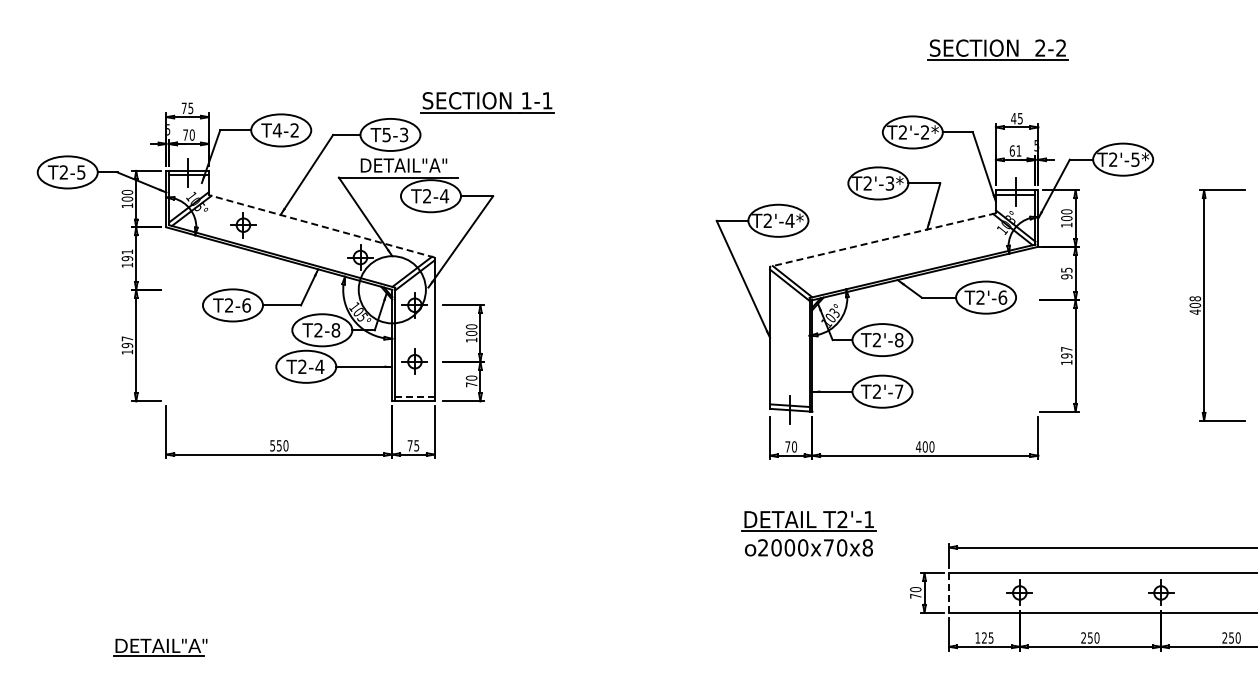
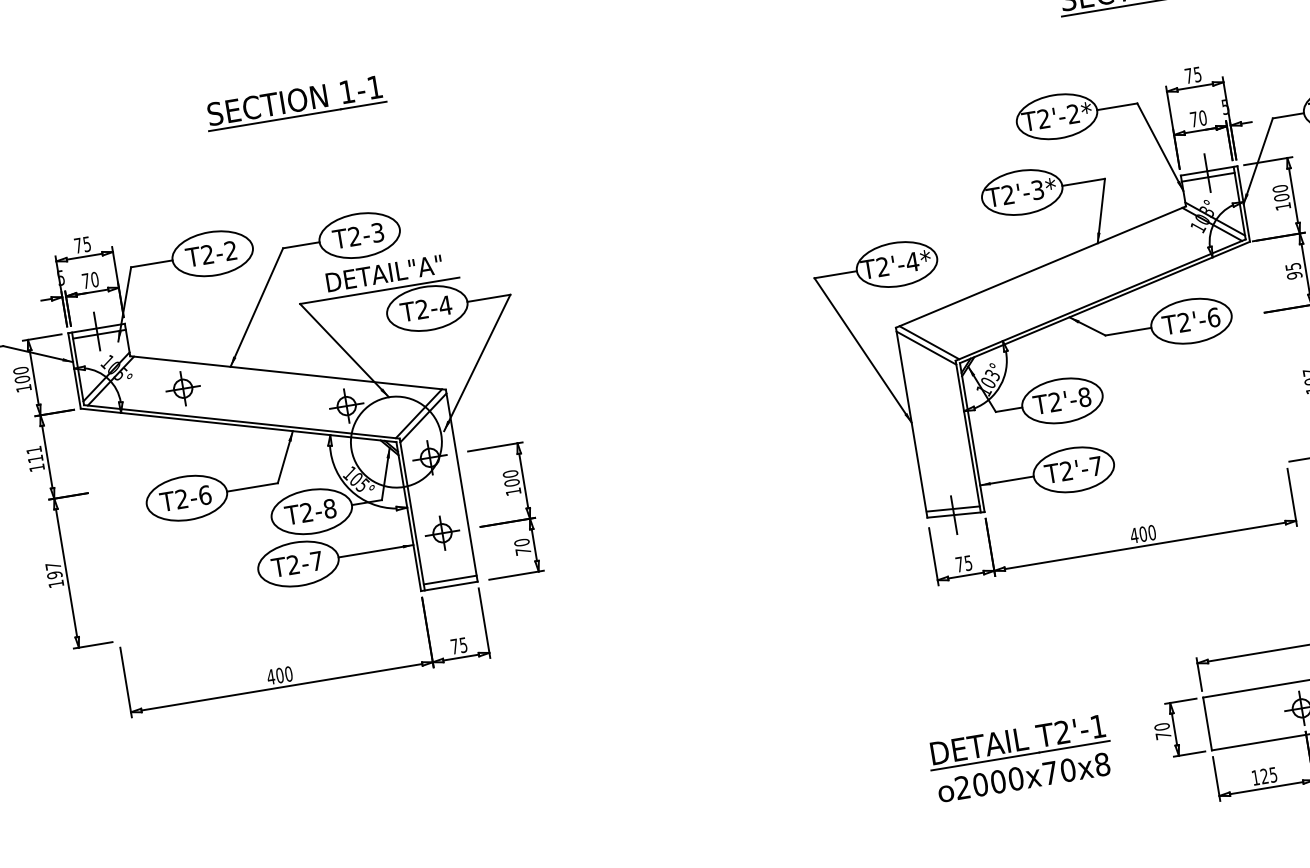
part: (487, 102) -> (295, 102), moved
text: (1013, 118) -> (1188, 75), 45 -> 75
text: (276, 130) -> (206, 254), T4-2 -> T2-2
text: (386, 134) -> (354, 235), T5-3 -> T2-3
text: (1015, 150) -> (1198, 118), 61 -> 70
line: (321, 226) -> (287, 373), dashed -> solid
line: (882, 240) -> (1040, 267), dashed -> solid
text: (127, 258) -> (35, 458), 191 -> 111
text: (319, 366) -> (316, 560), T2-4 -> T2-7
line: (414, 396) -> (449, 579), dashed -> solid
text: (275, 445) -> (274, 675), 550 -> 400
text: (794, 446) -> (968, 562), 70 -> 75
part: (808, 533) -> (1020, 758), moved
line: (949, 592) -> (1207, 723), dashed -> solid

